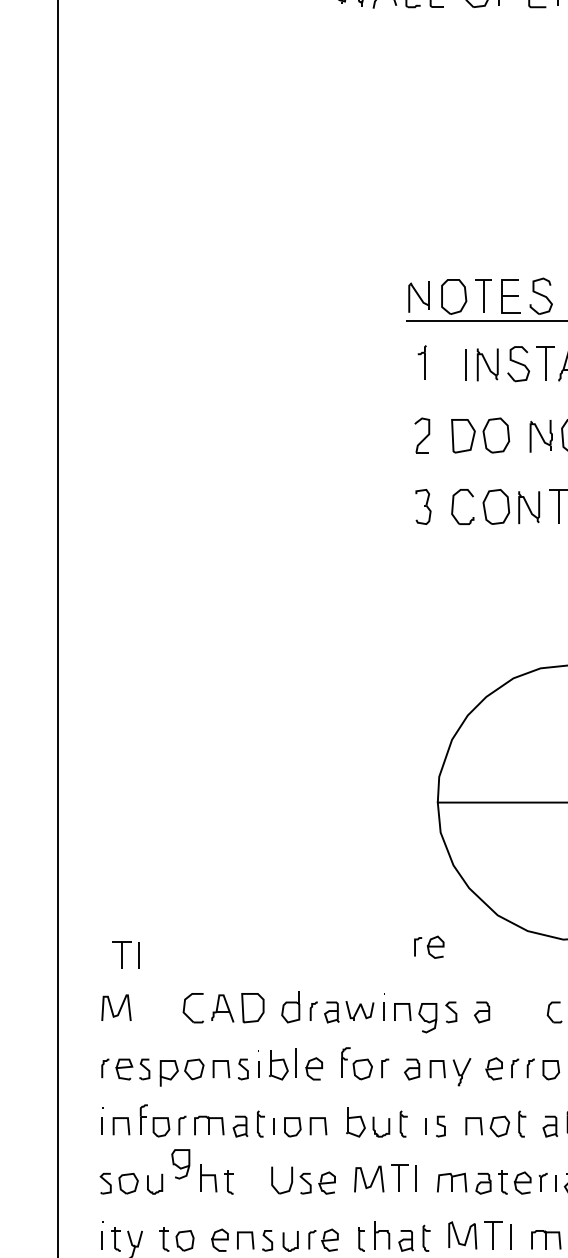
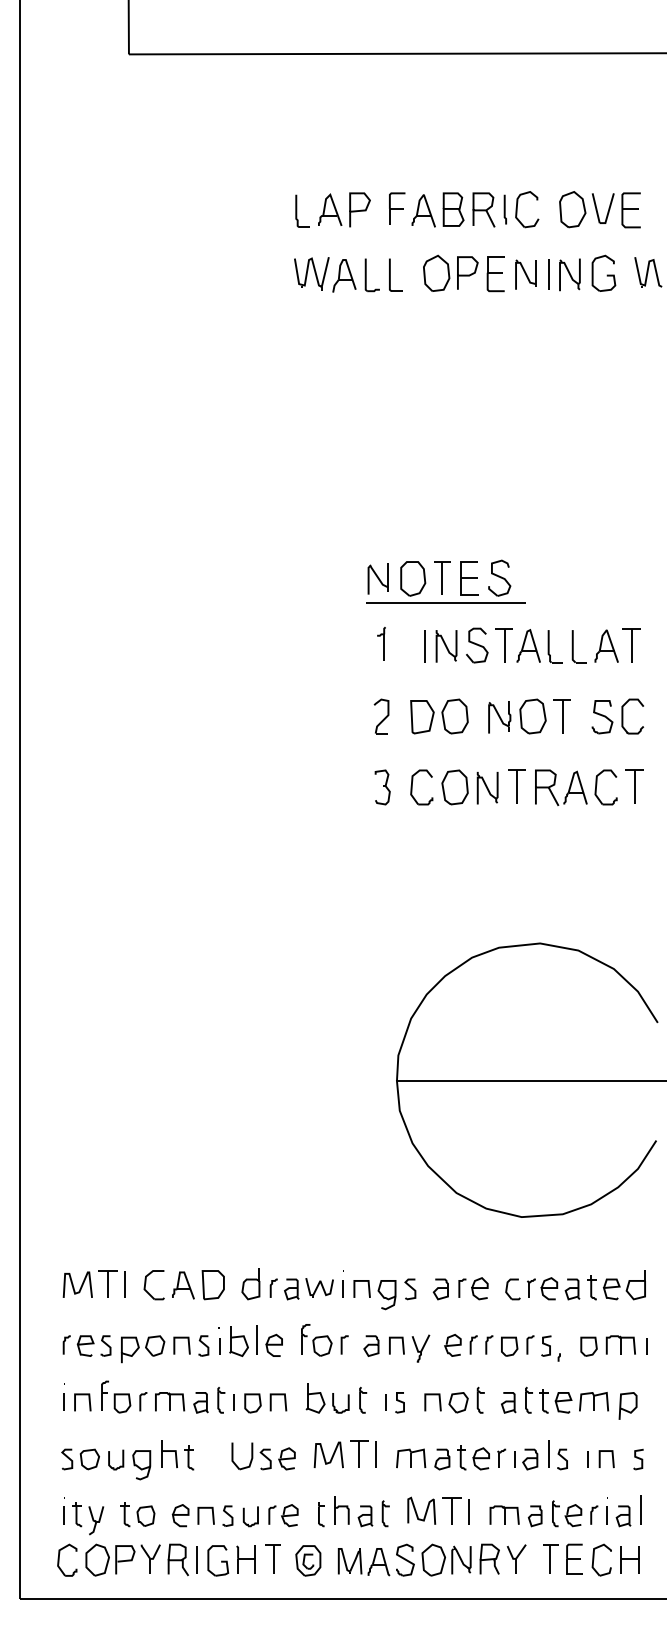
part: (429, 947) -> (473, 1288), moved
part: (126, 954) -> (111, 1283), moved
curve: (178, 1165) -> (139, 1466), moved

